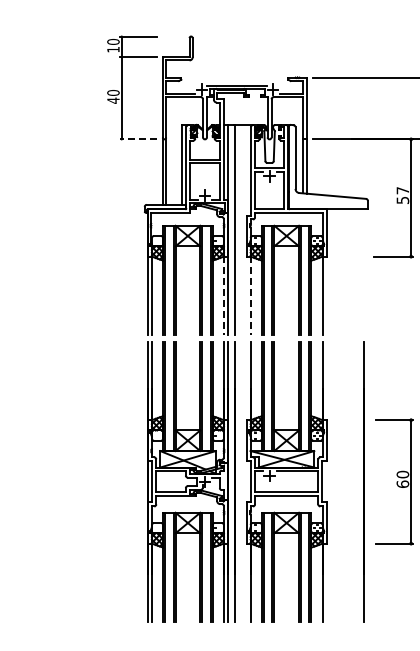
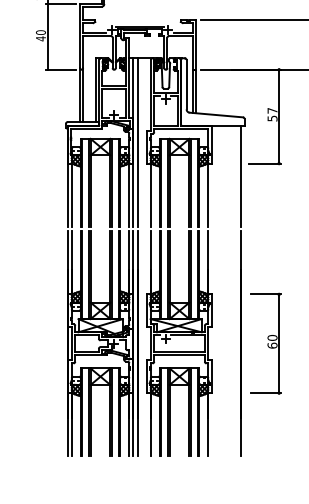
line: (138, 139) -> (61, 69), dashed -> solid
line: (363, 272) -> (241, 176), added
line: (223, 295) -> (129, 194), dashed -> solid
line: (250, 295) -> (150, 194), dashed -> solid

